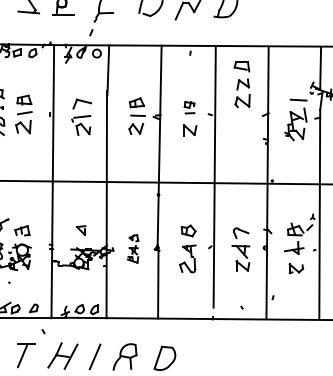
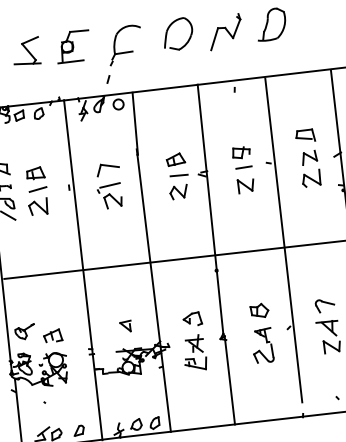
part: (241, 84) -> (307, 158), moved
part: (189, 107) -> (241, 157), size x1.43
part: (132, 248) -> (192, 341), size x1.67

